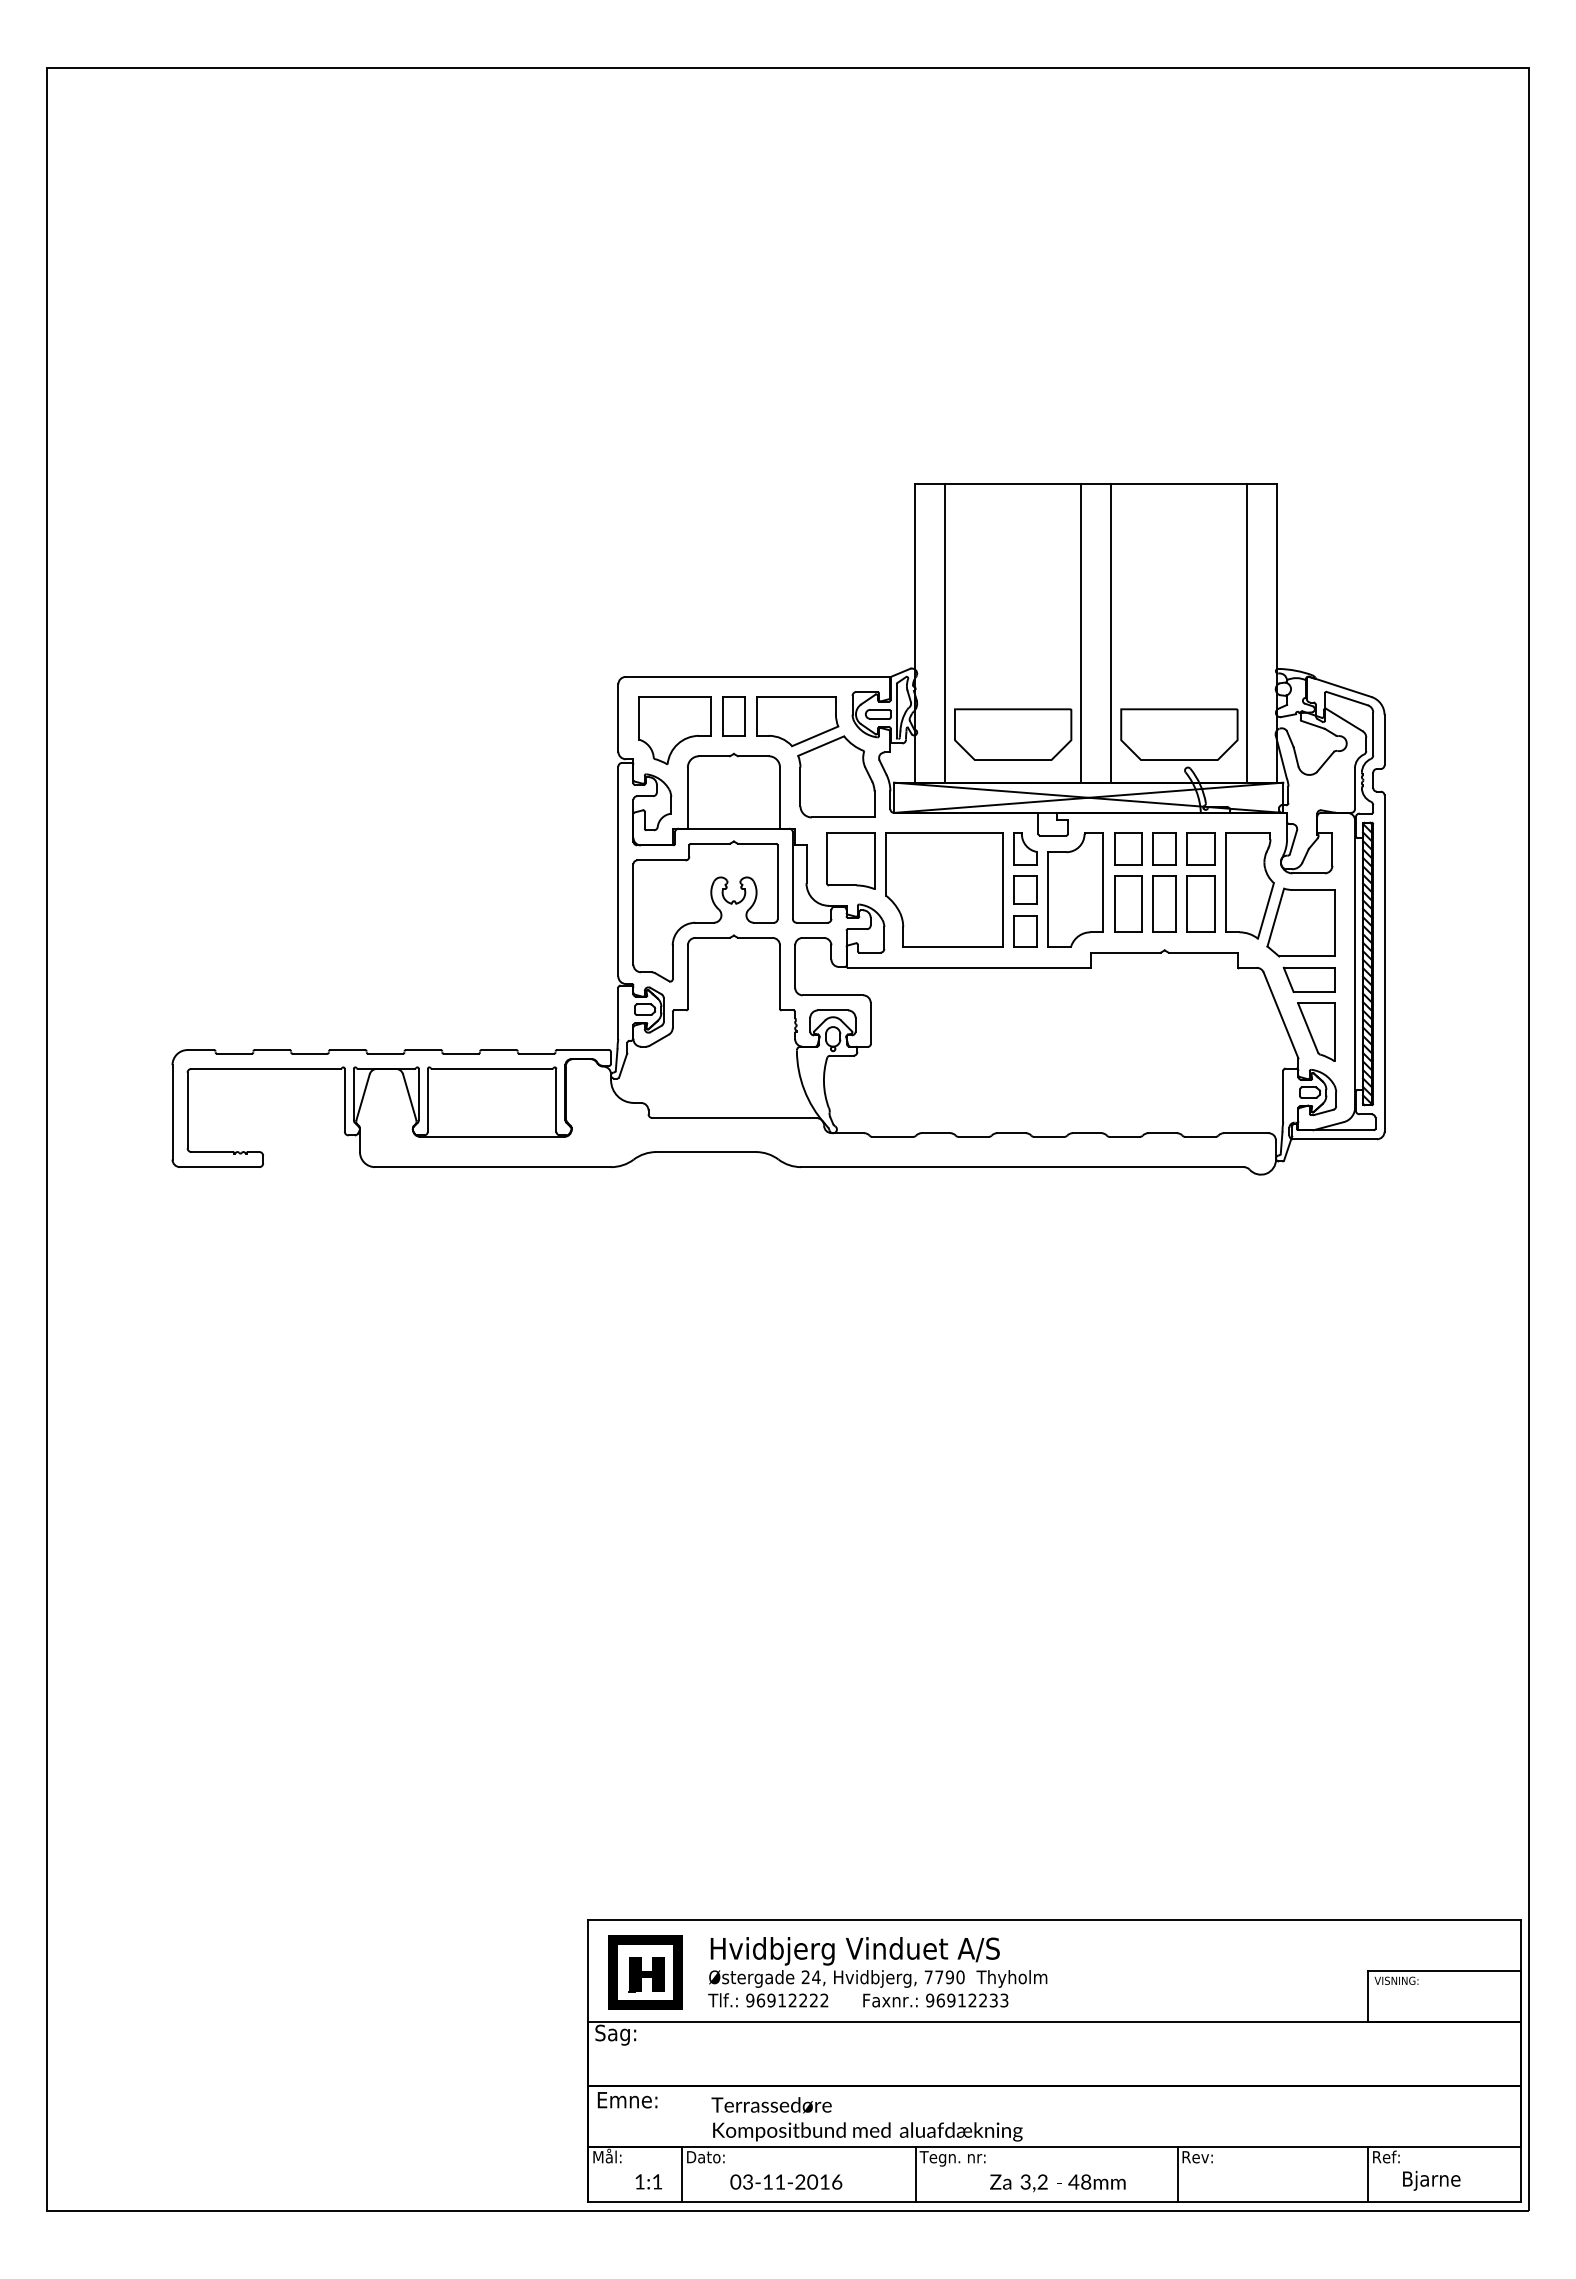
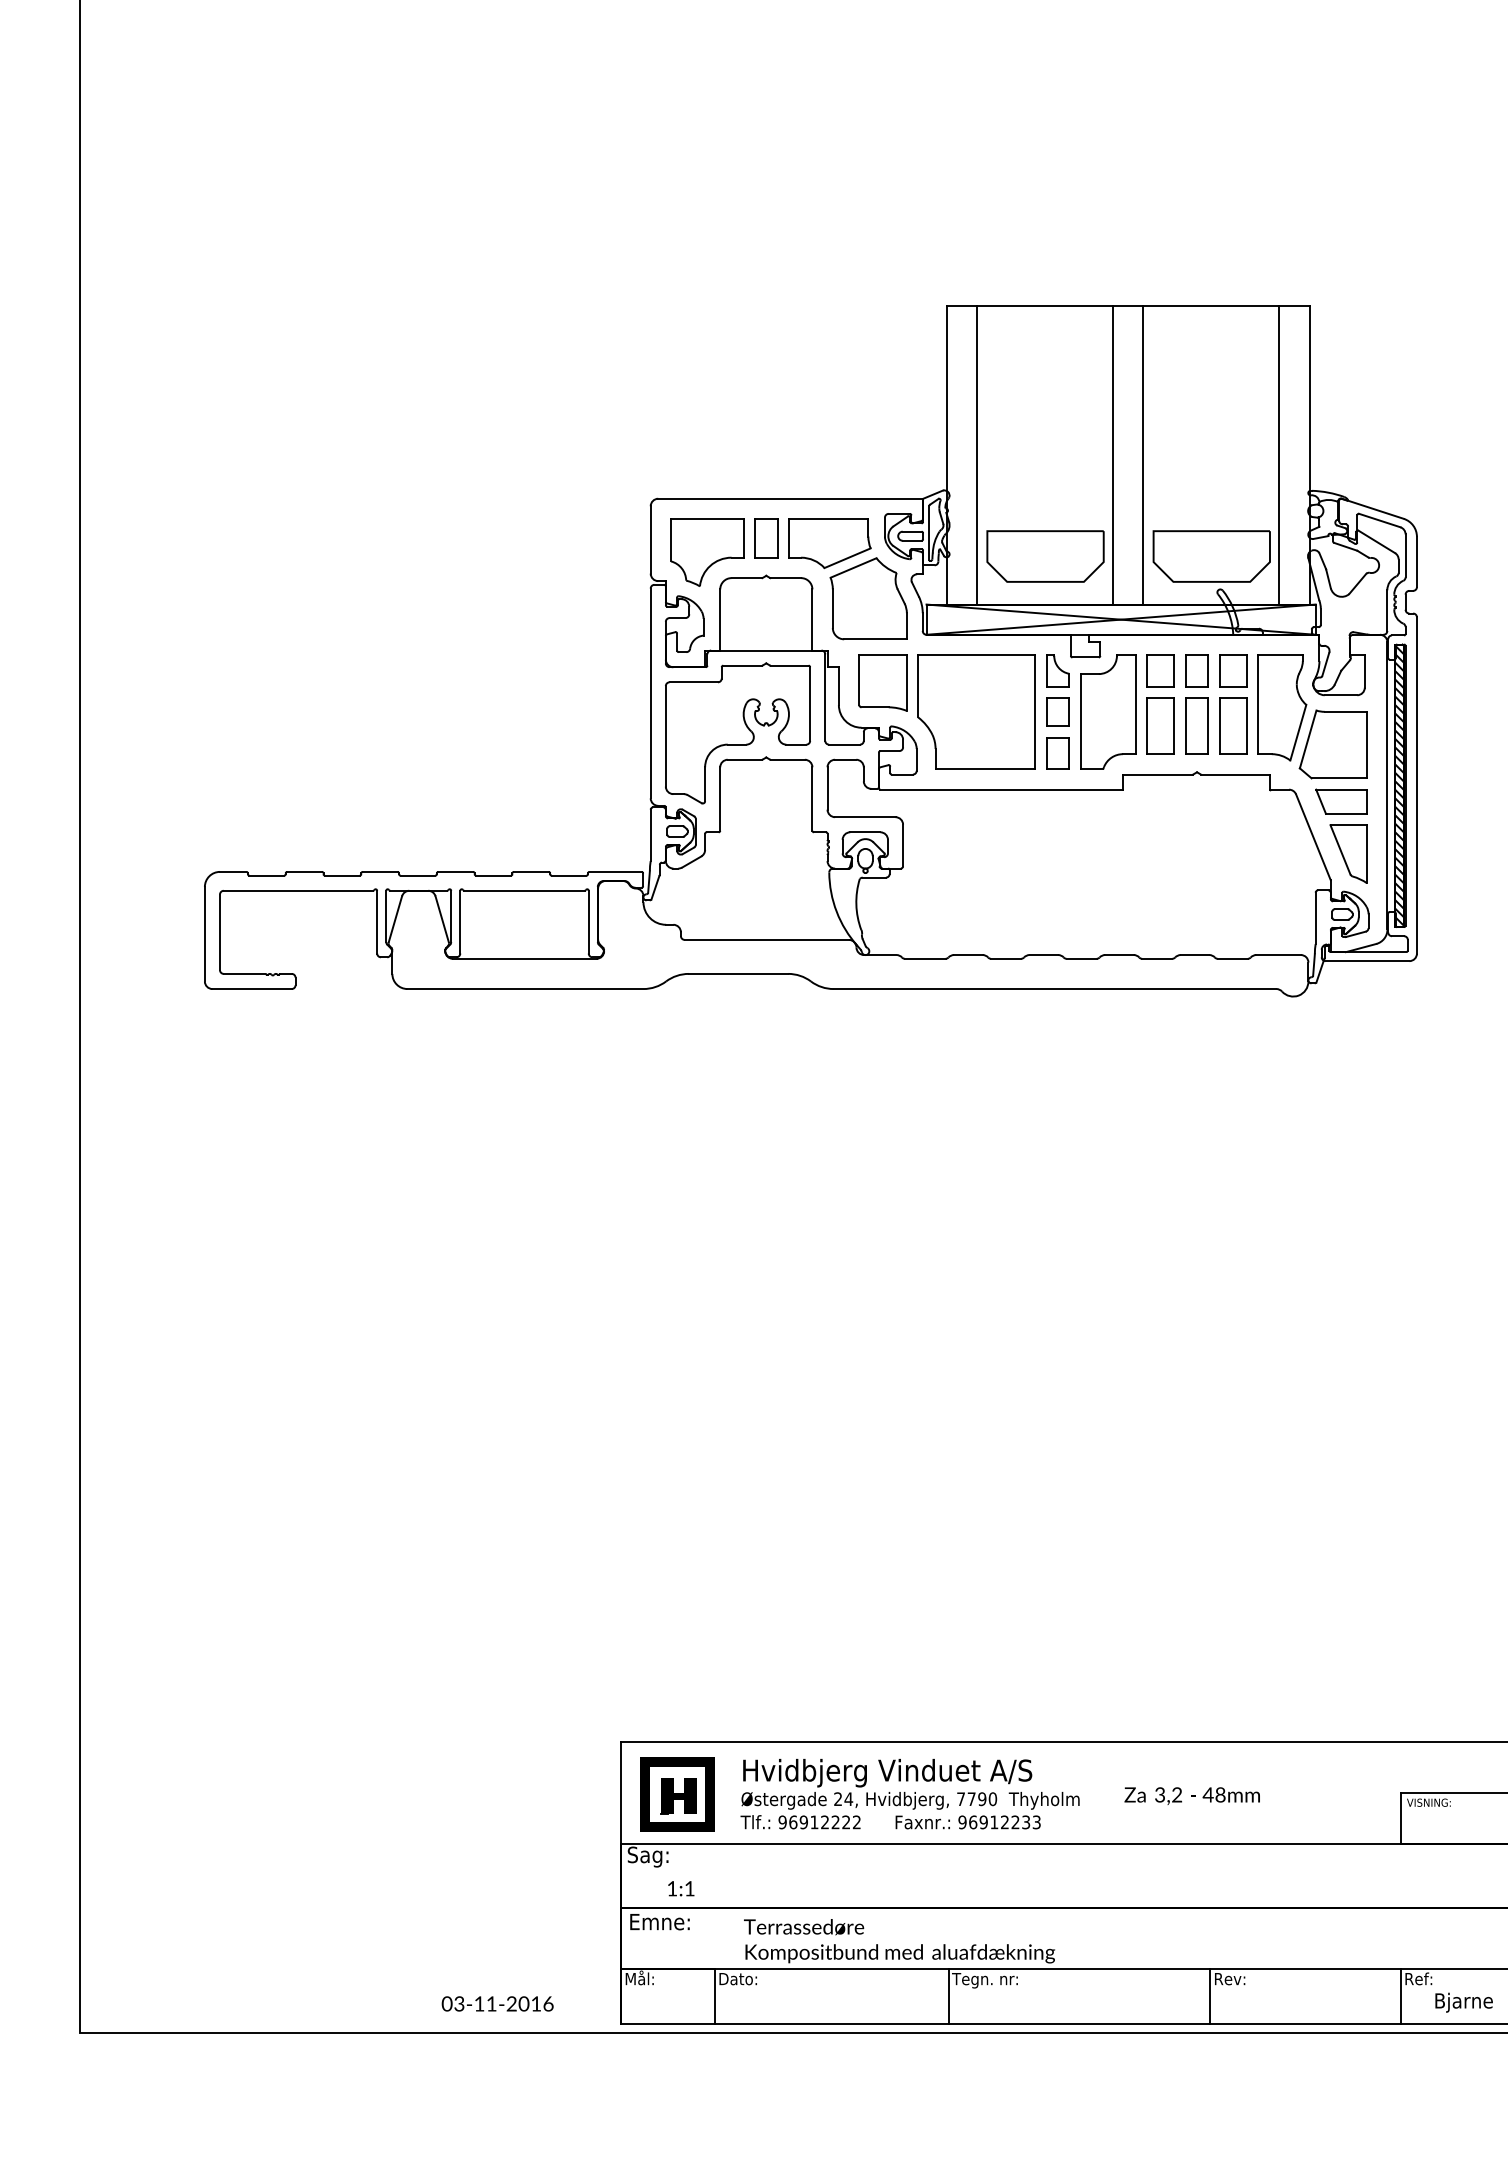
text: (648, 2181) -> (680, 1888), moved
text: (786, 2181) -> (497, 2003), moved
text: (1057, 2183) -> (1191, 1796), moved

